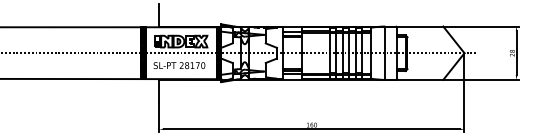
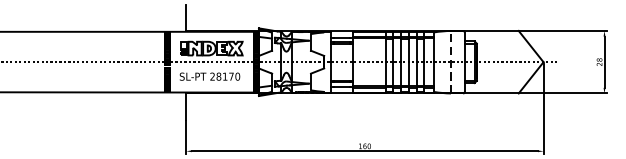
line: (385, 53) -> (451, 62), solid -> dashed

